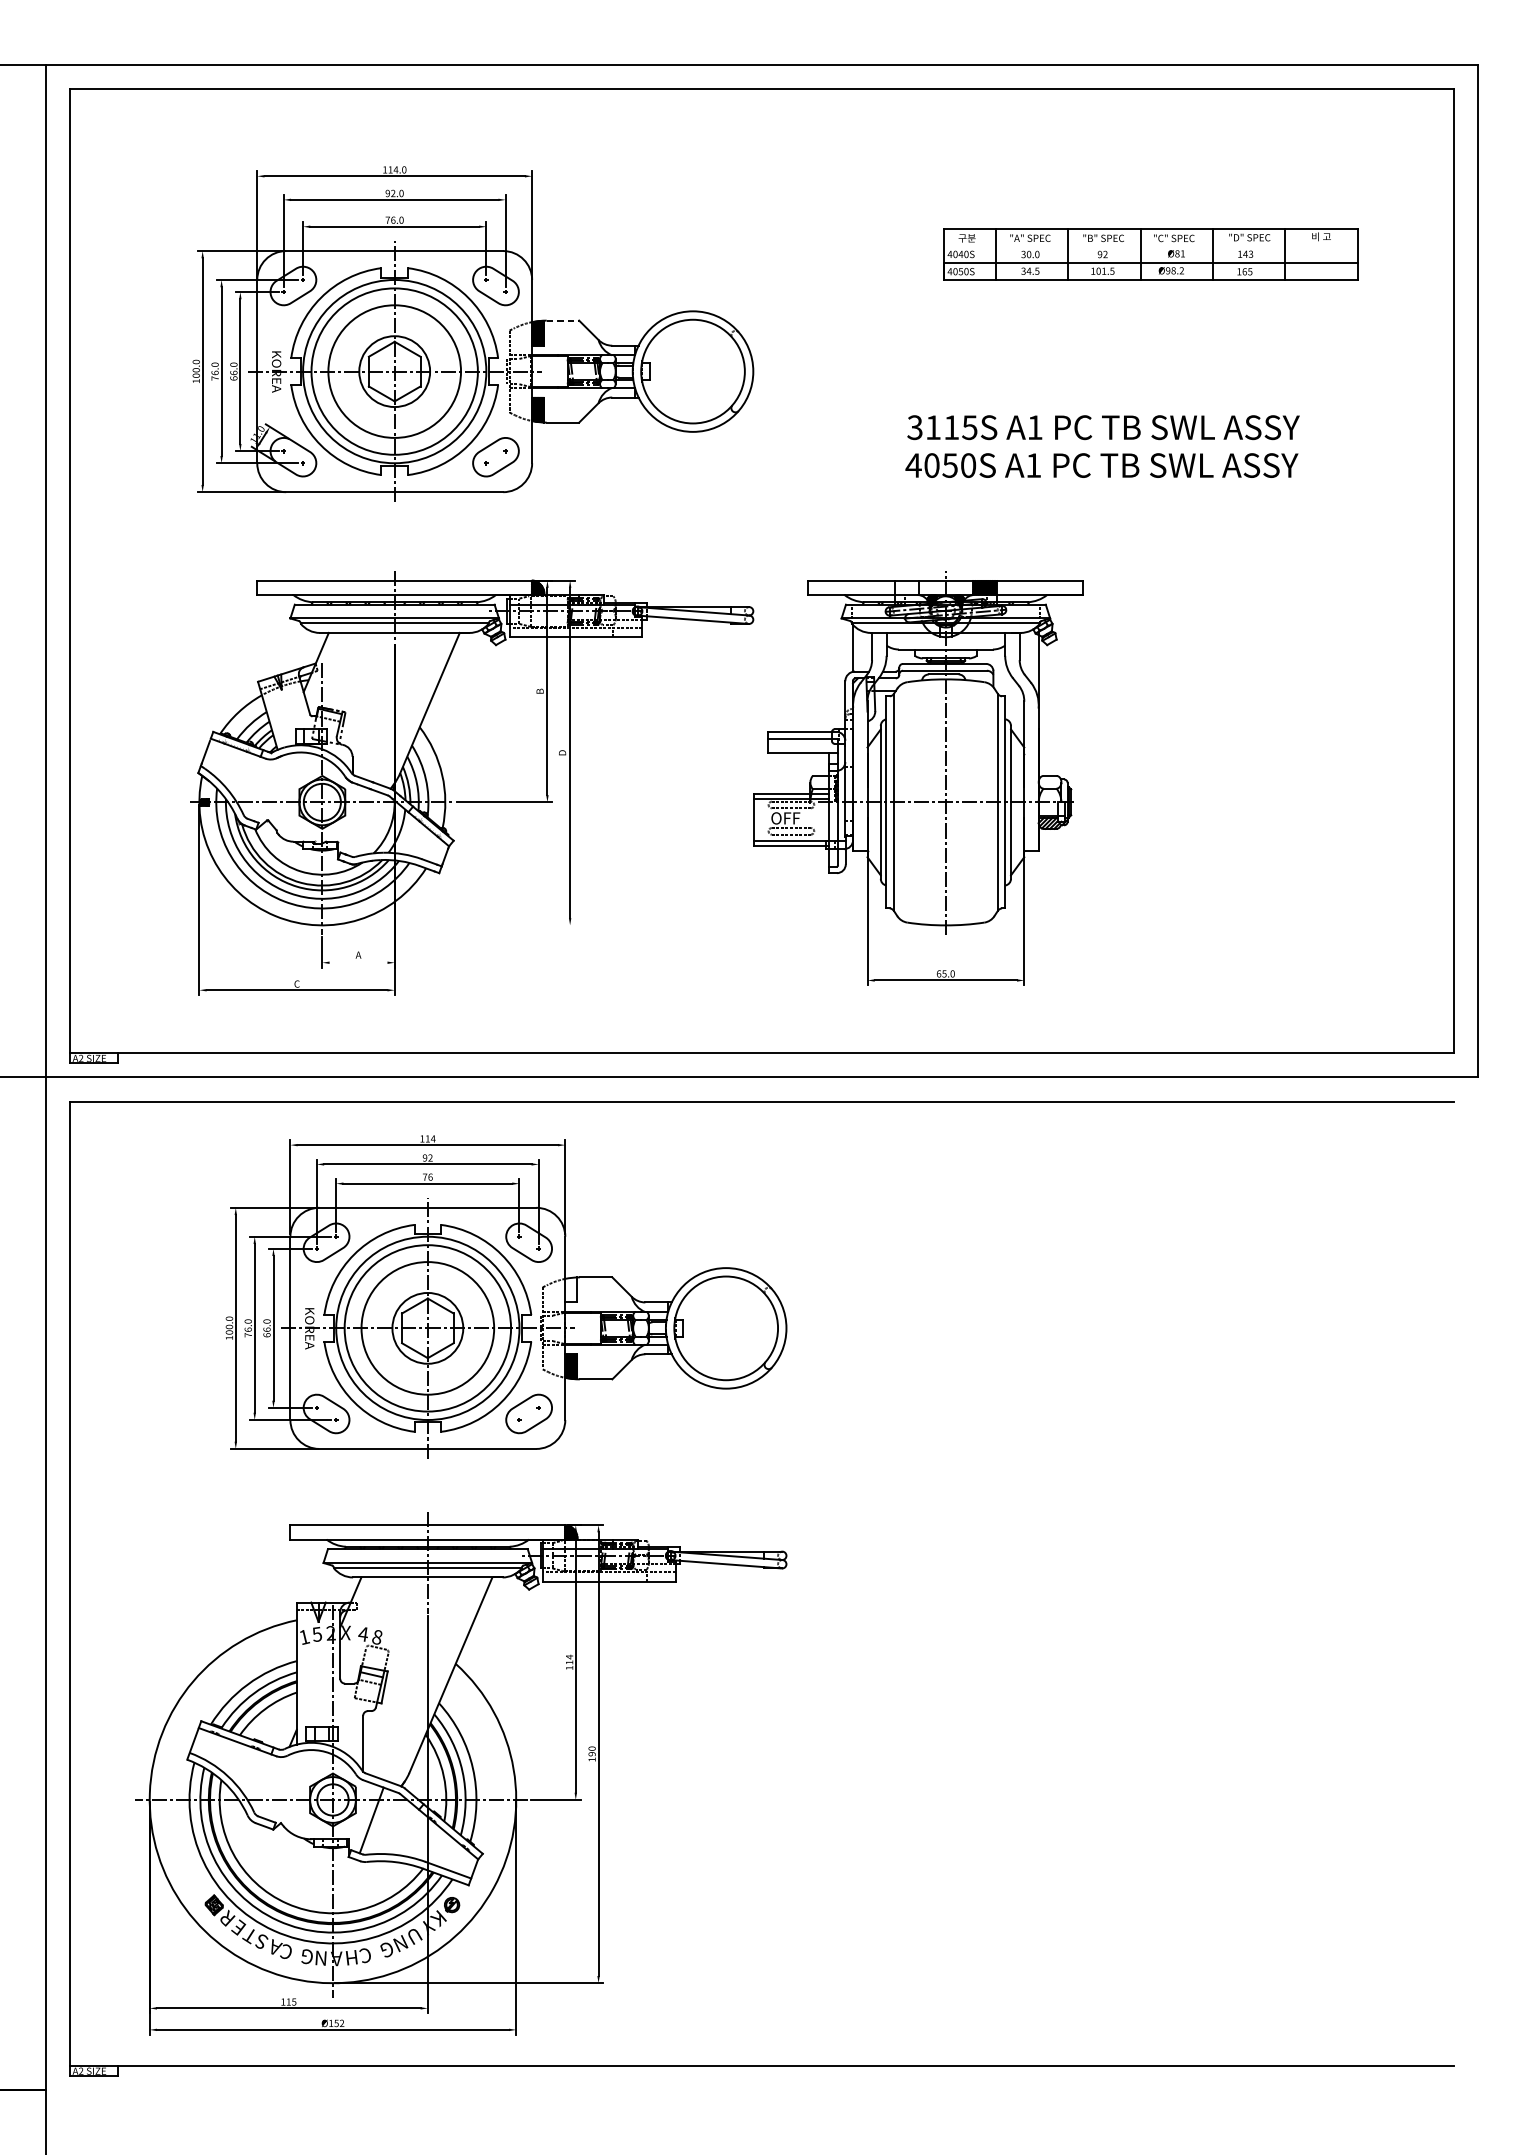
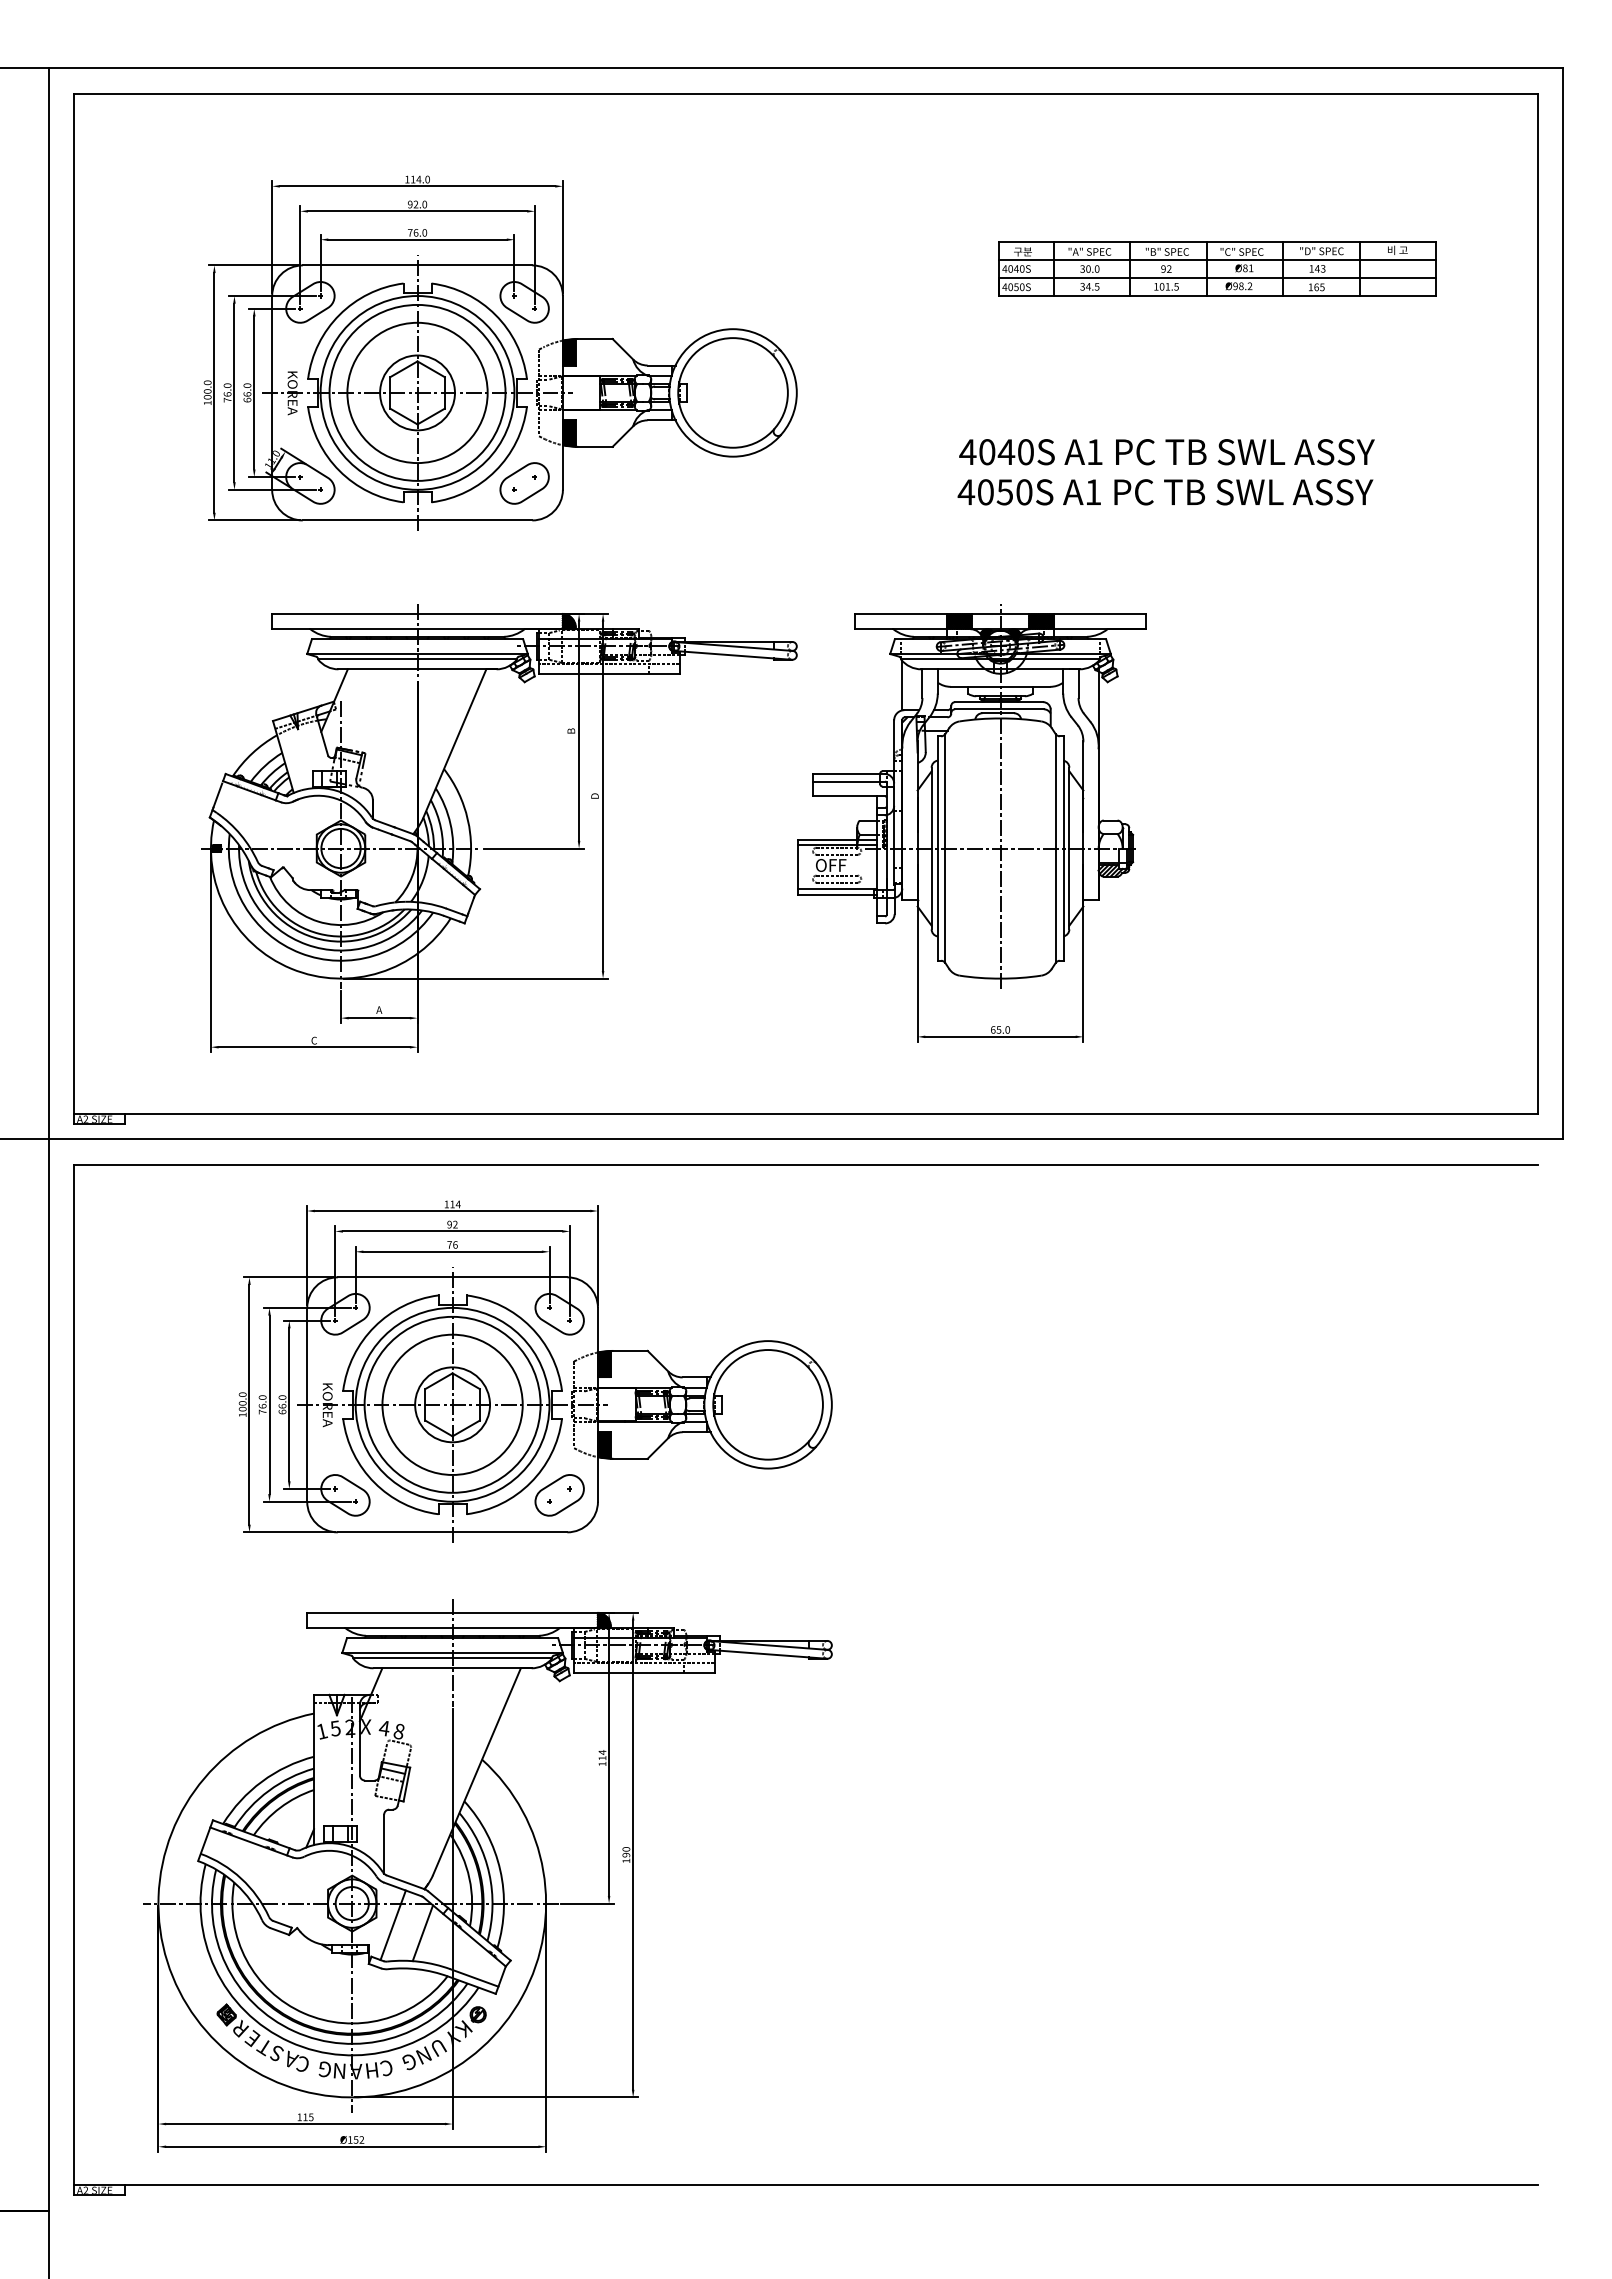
line: (1151, 245) -> (1217, 259), added
line: (562, 321) -> (595, 339), dashed -> solid
text: (942, 427) -> (996, 452), 3115S -> 4040S
hatch: (907, 587) -> (959, 621), added
line: (449, 925) -> (475, 978), added
line: (357, 963) -> (378, 1018), added
hatch: (570, 1289) -> (603, 1363), added
line: (399, 1828) -> (422, 1933), added

